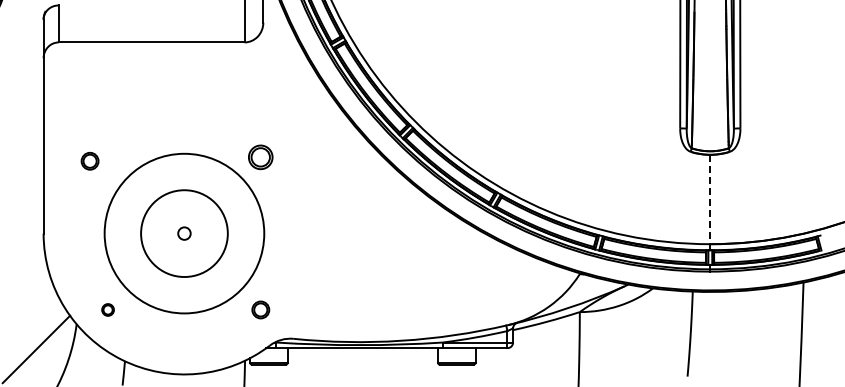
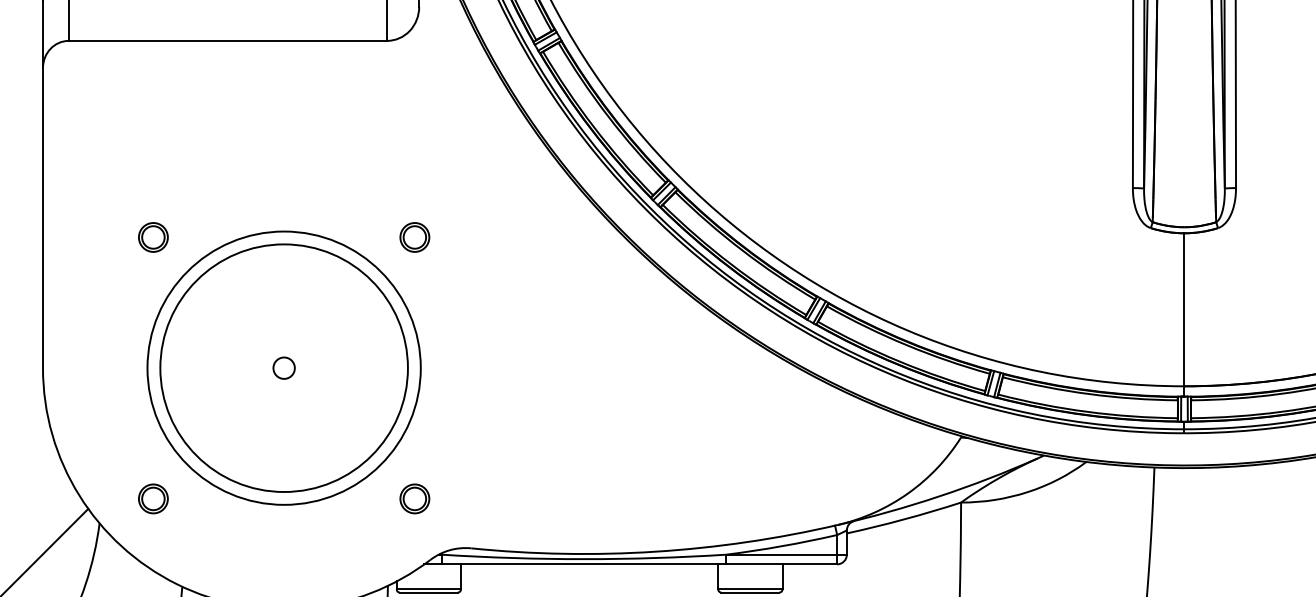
part: (260, 156) -> (414, 236), size x0.71
part: (89, 160) -> (152, 236), moved
line: (710, 199) -> (1184, 309), dashed -> solid
circle: (184, 233) -> (284, 367), size x1.67
part: (107, 309) -> (152, 498), size x1.43

